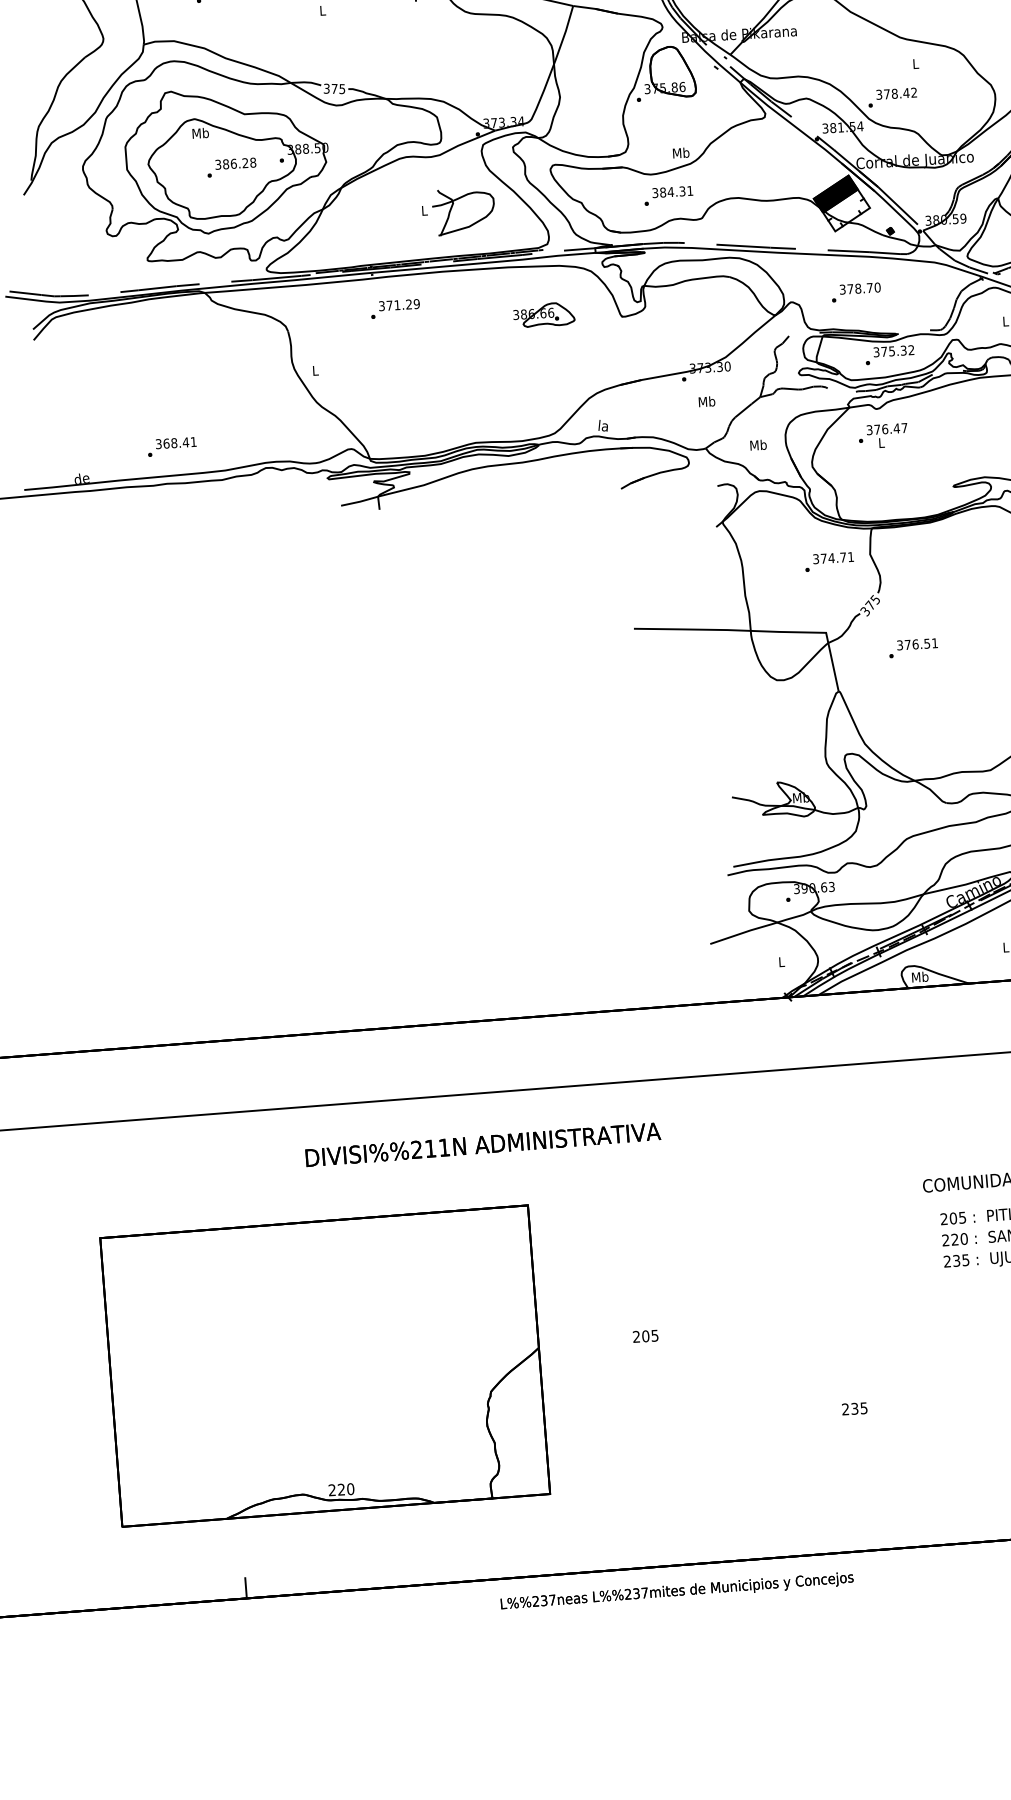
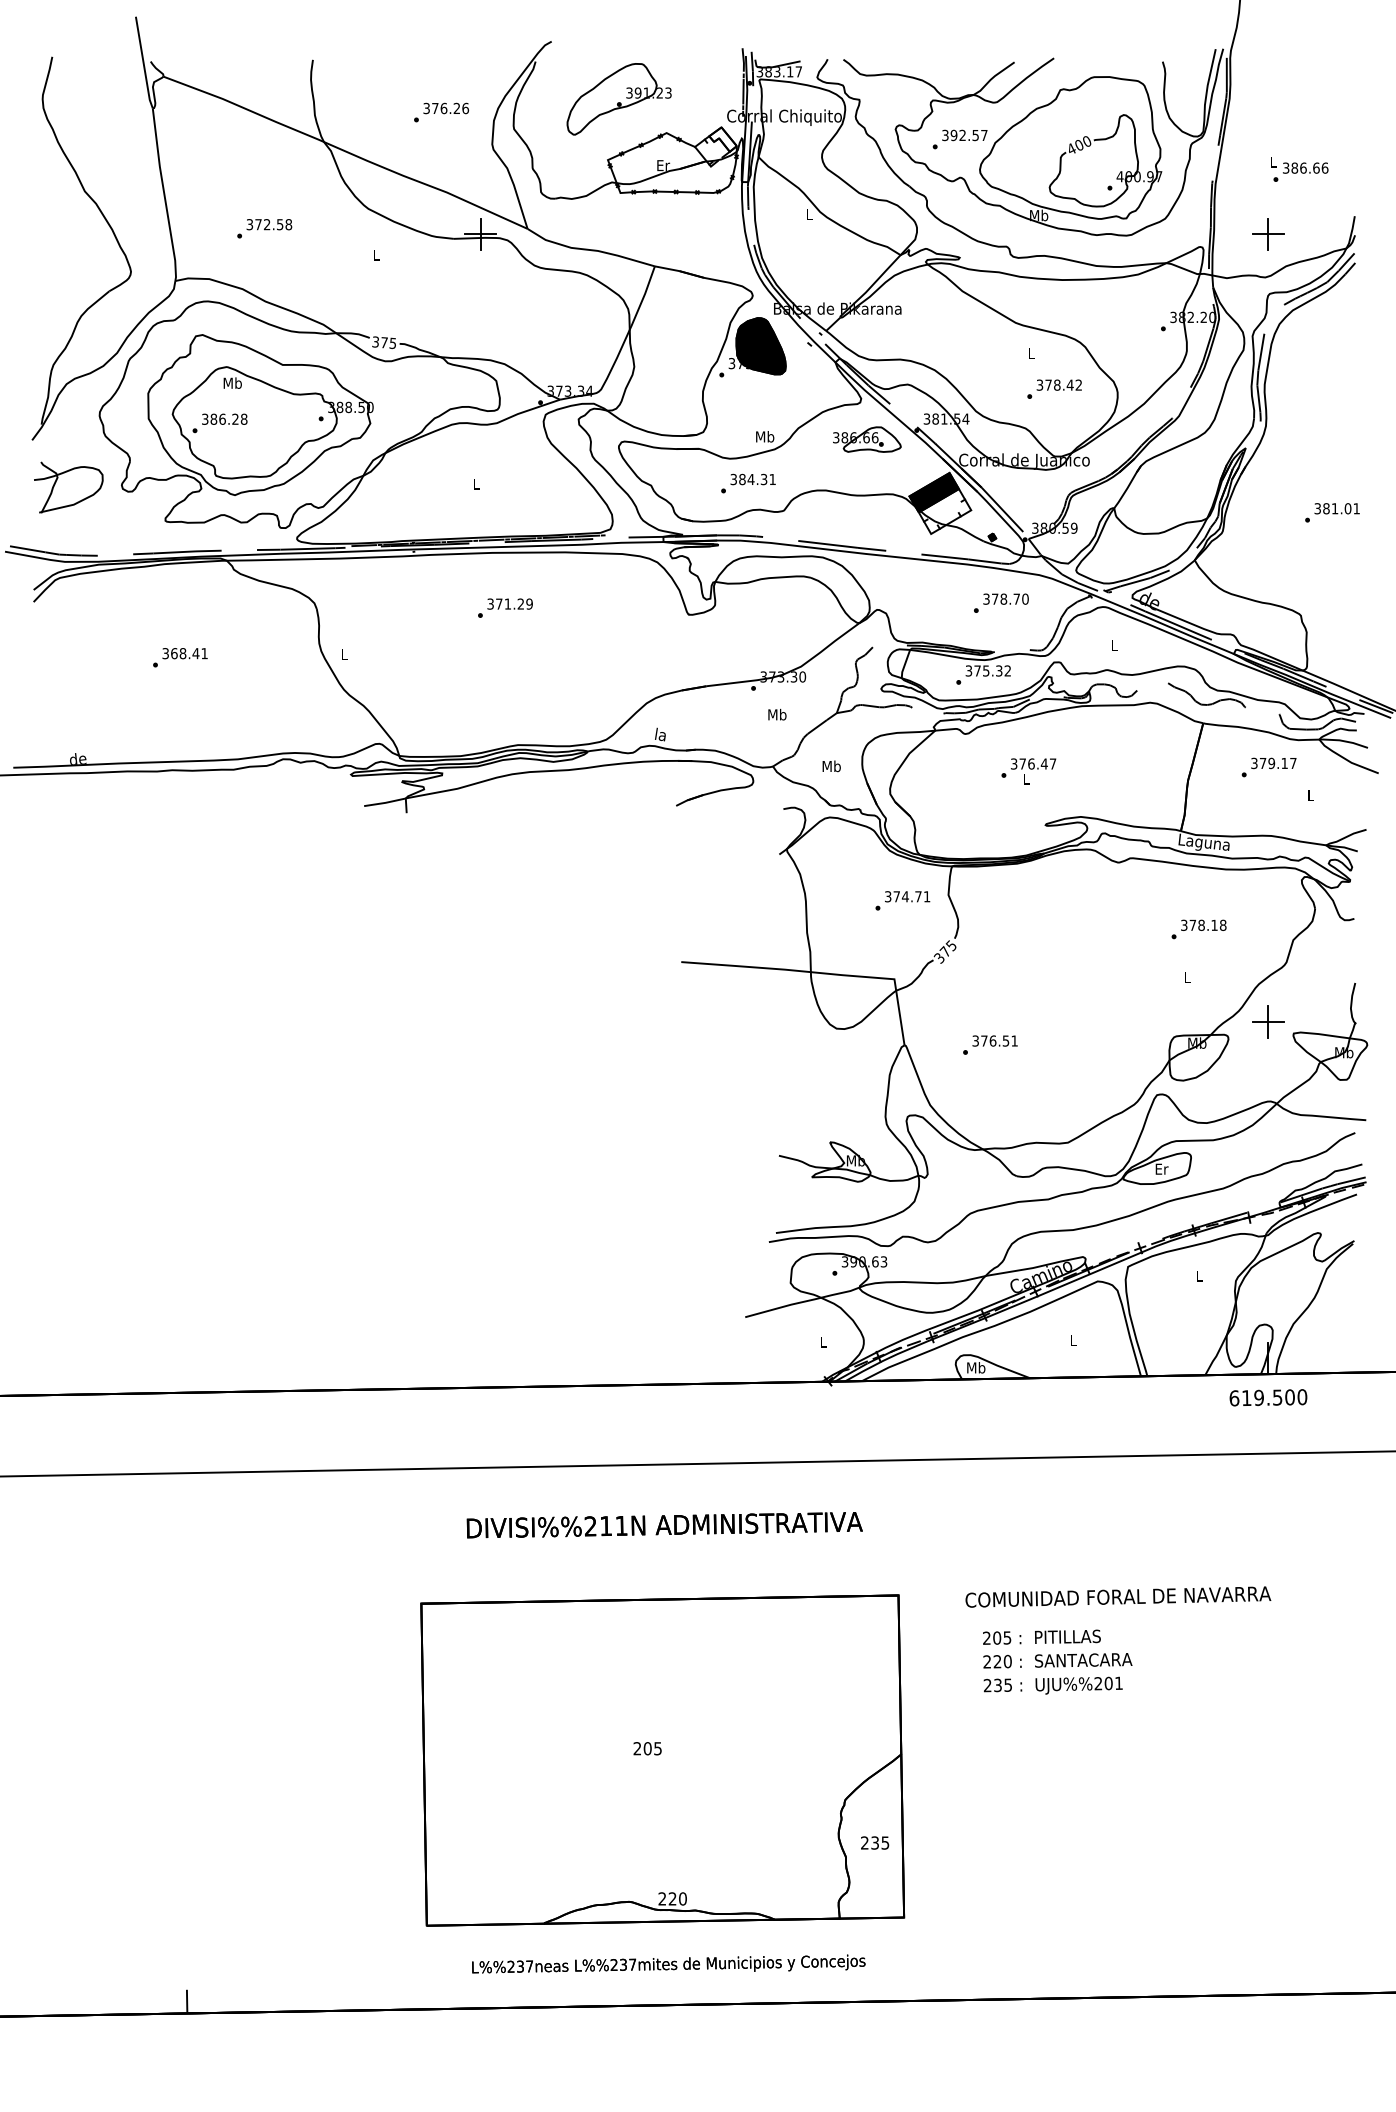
fill: (672, 72) -> (760, 346), added
text: (892, 96) -> (1054, 388), moved
text: (231, 167) -> (219, 423), moved
part: (463, 211) -> (68, 487), moved
text: (856, 291) -> (1001, 602), moved
text: (395, 308) -> (505, 607), moved
part: (544, 314) -> (867, 439), moved
text: (882, 436) -> (1028, 771), moved
text: (172, 446) -> (180, 657), moved
text: (913, 647) -> (990, 1044), moved
text: (482, 1145) -> (664, 1525), moved
part: (325, 1366) -> (662, 1760), moved
text: (676, 1590) -> (668, 1963), moved

